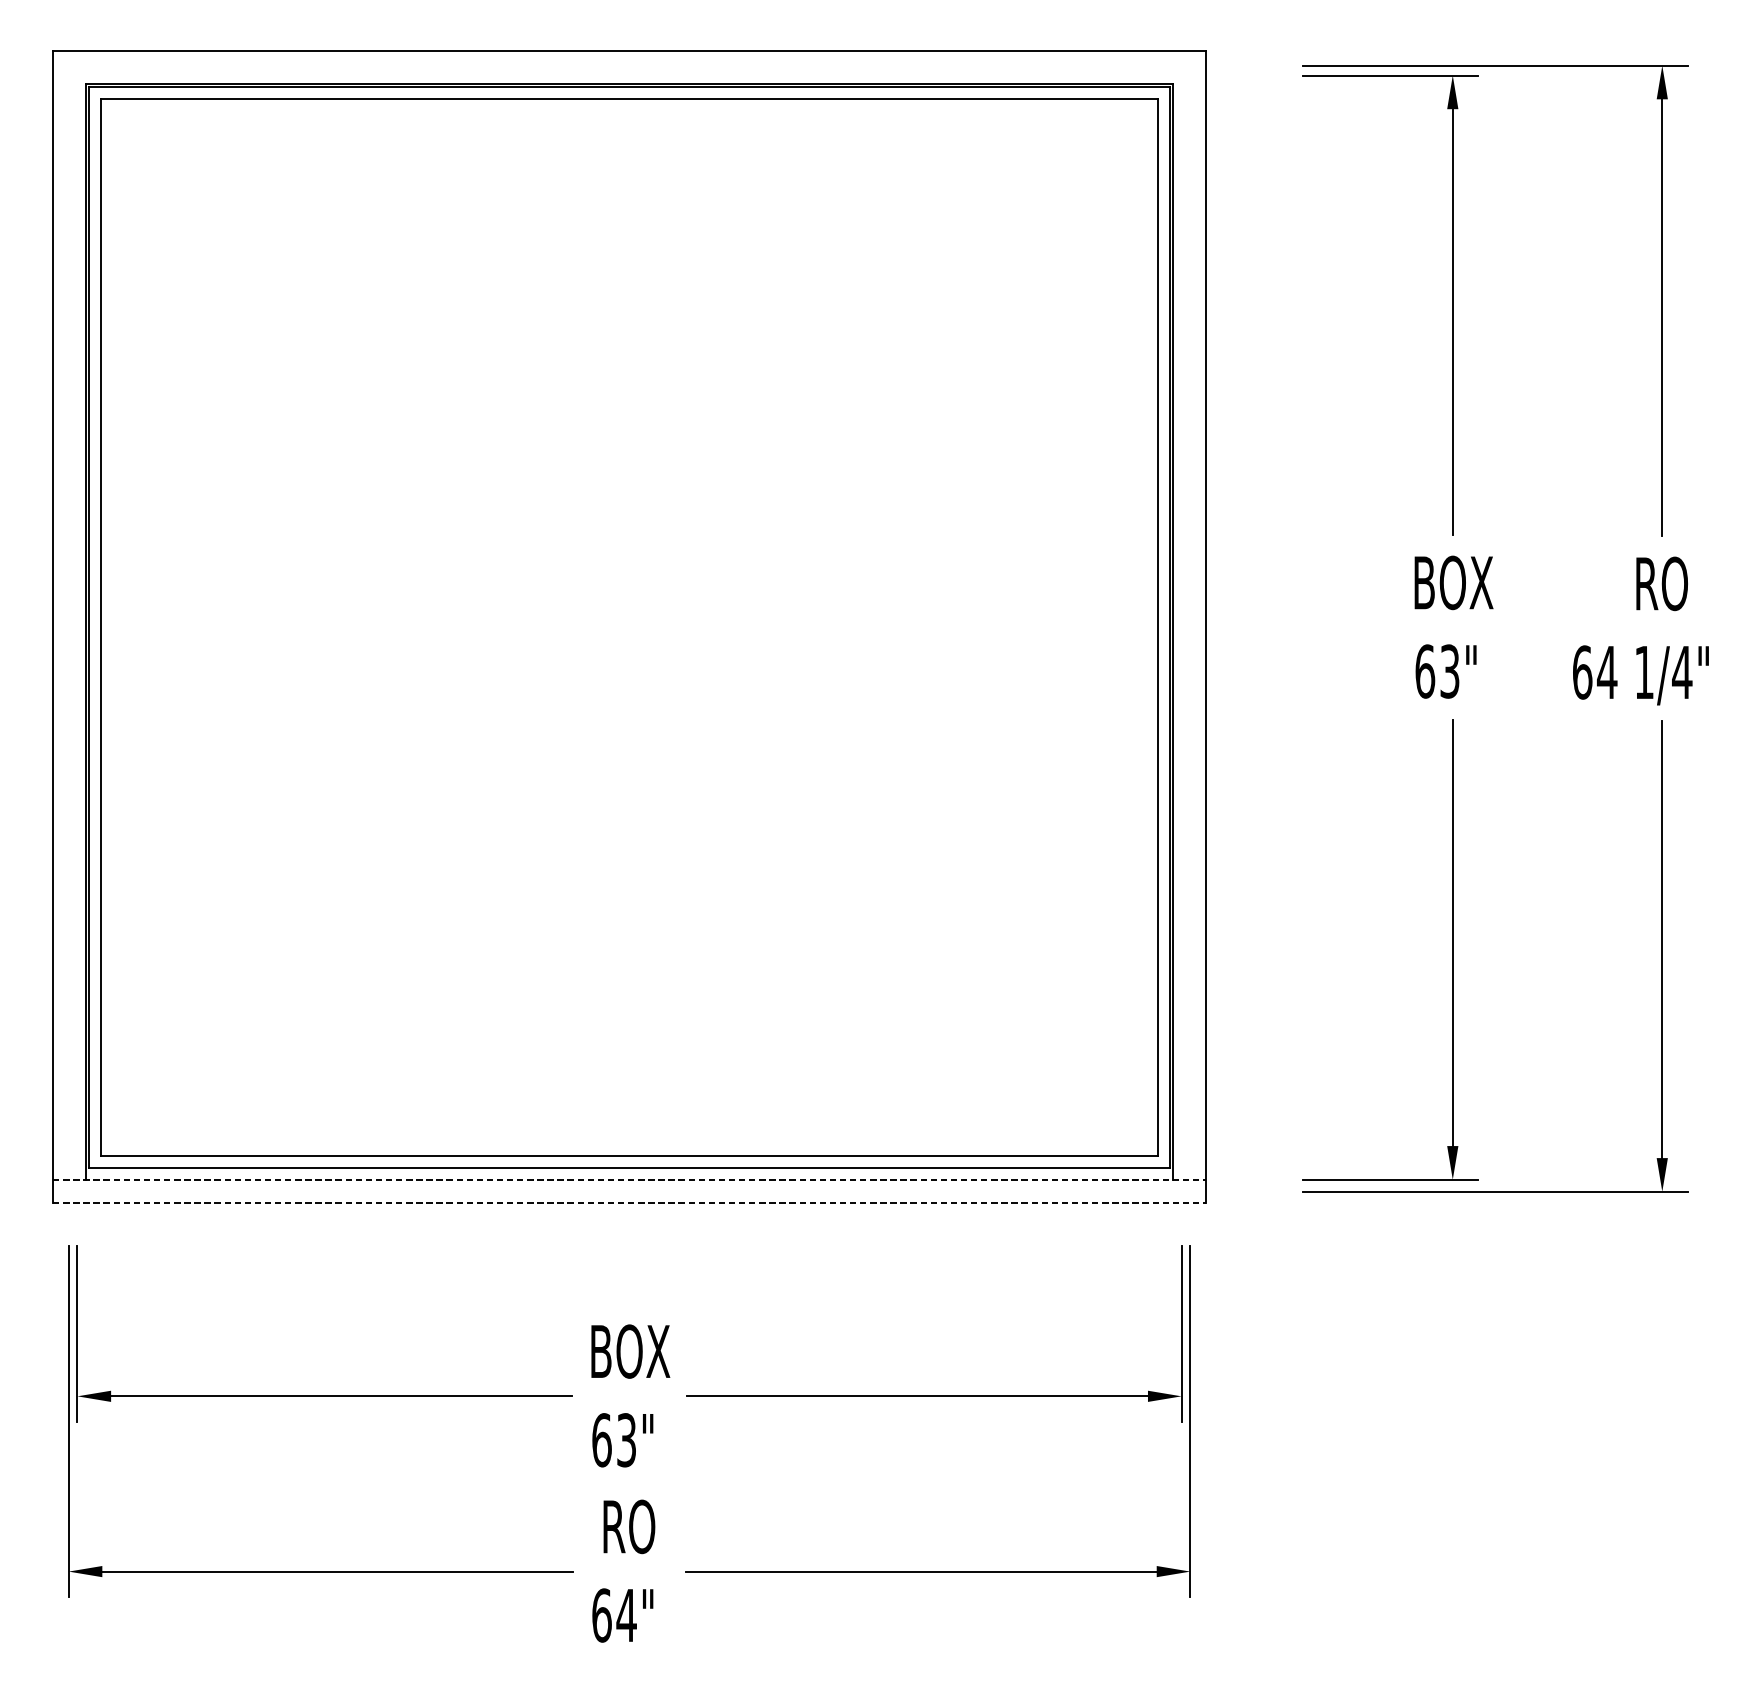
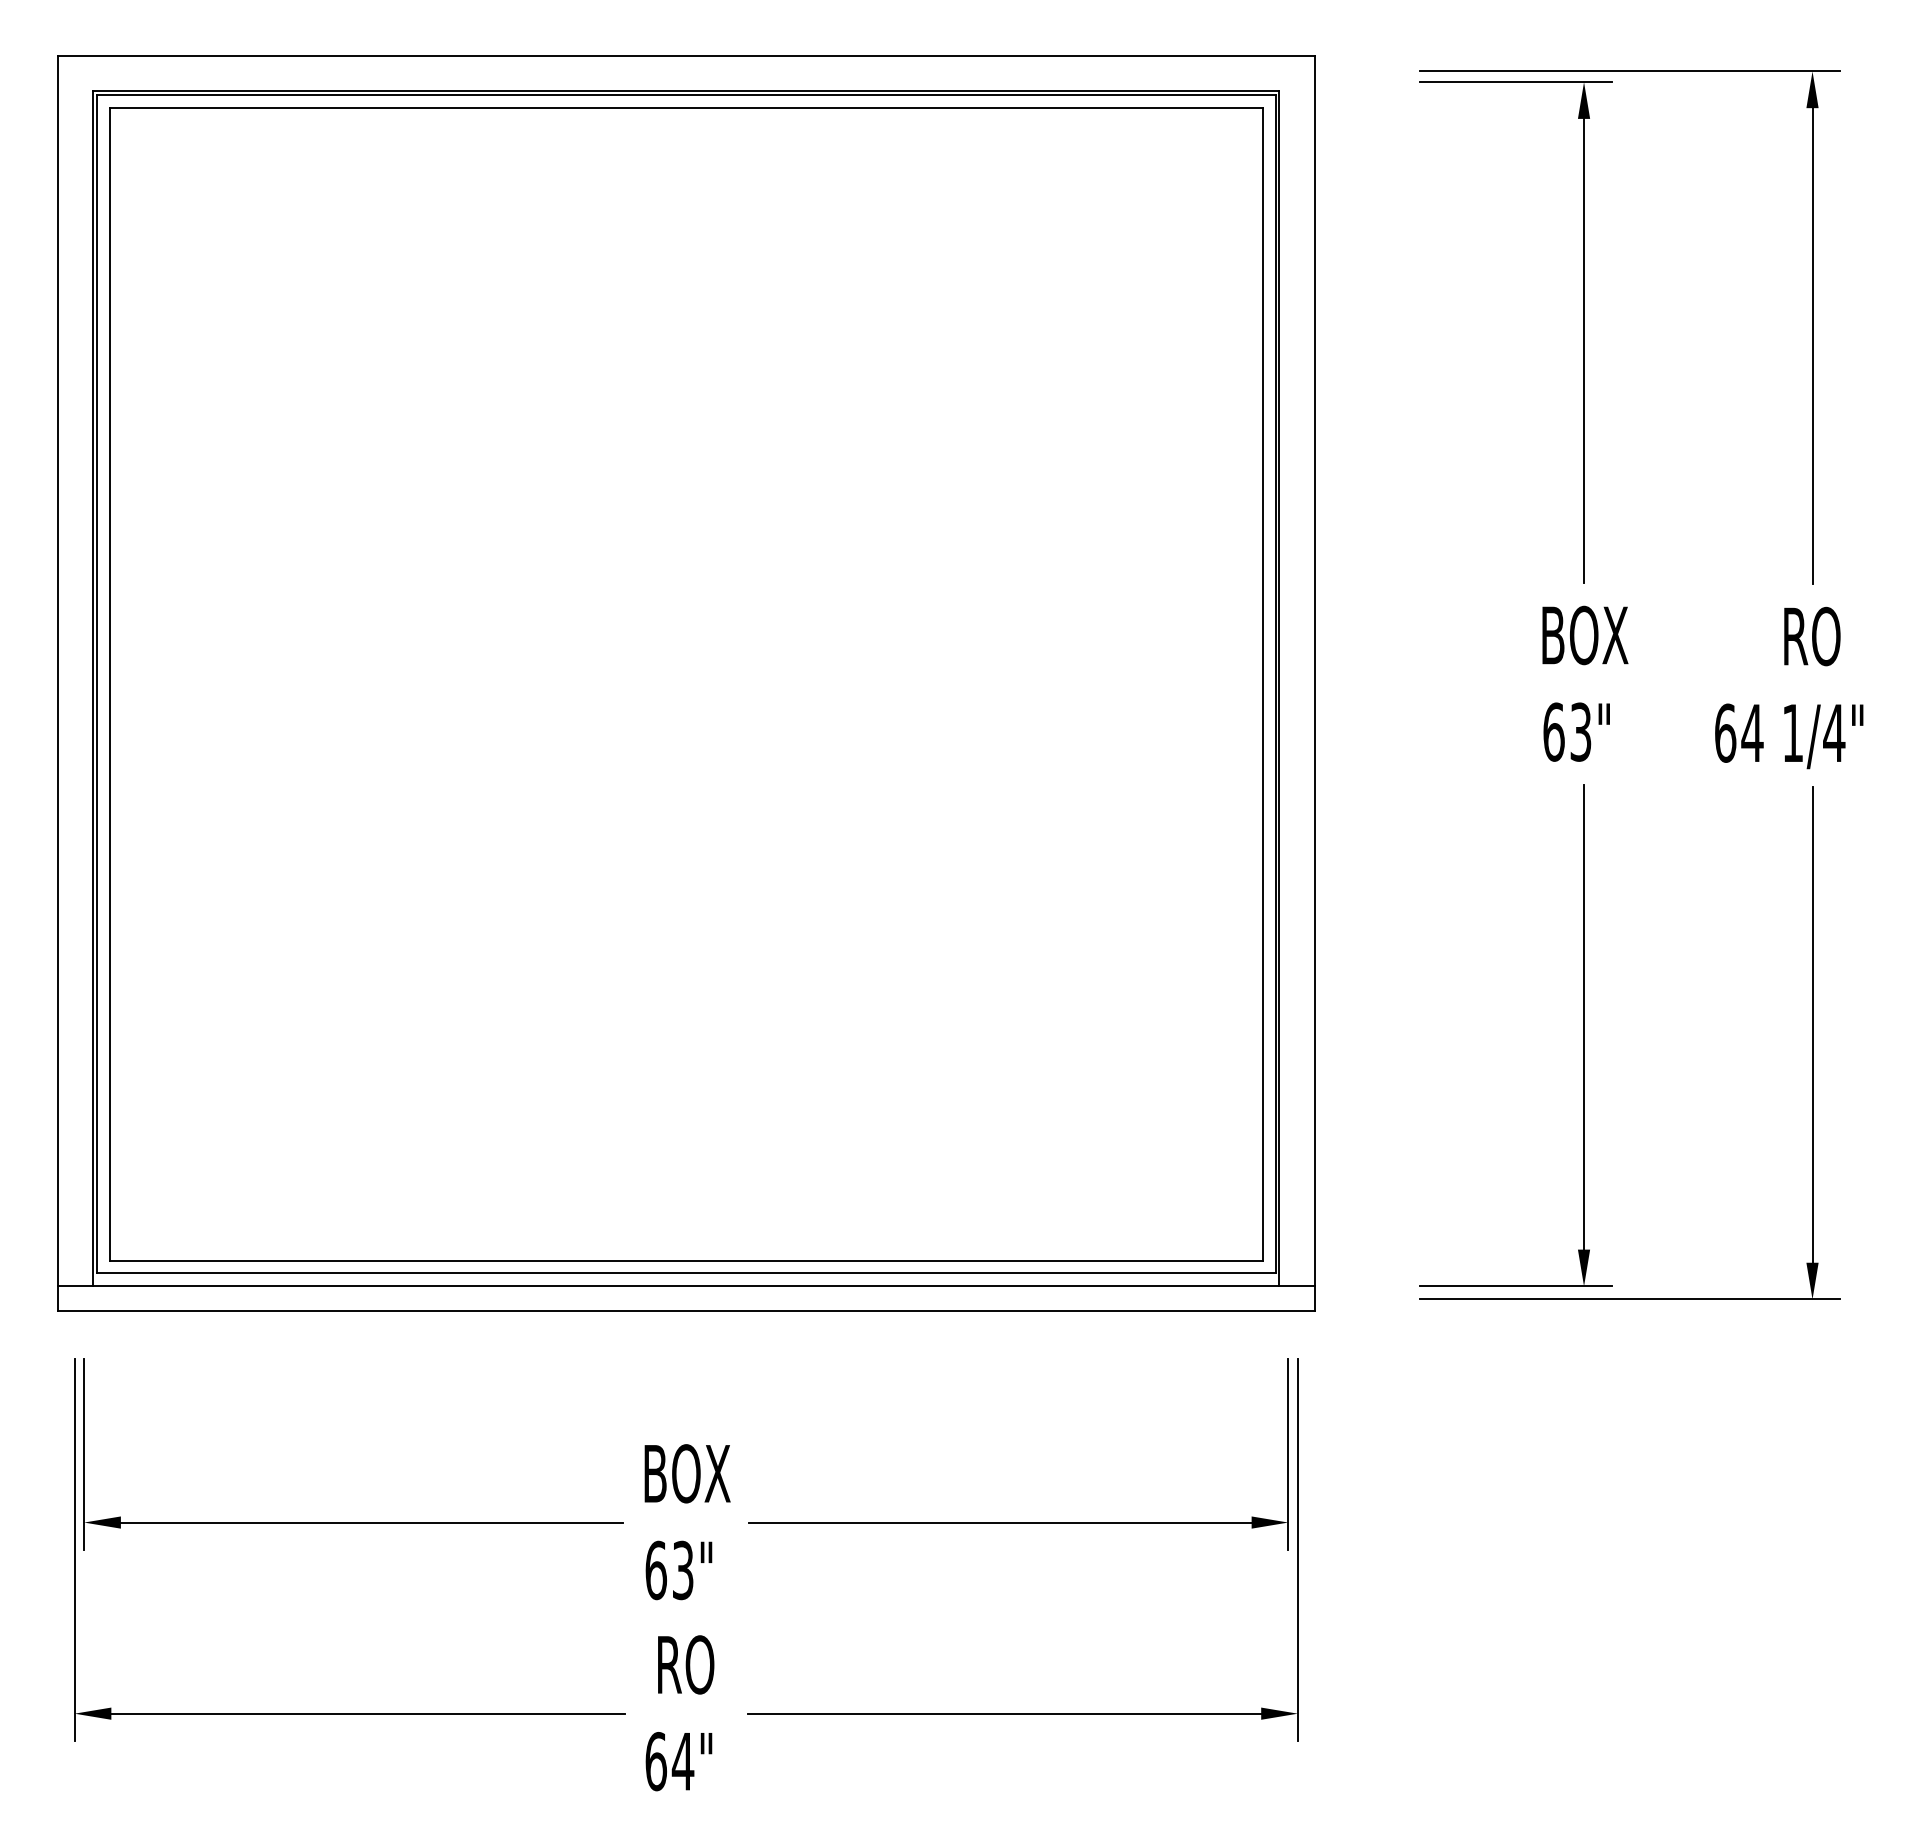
line: (629, 1179) -> (686, 1286), dashed -> solid
line: (629, 1202) -> (686, 1311), dashed -> solid

